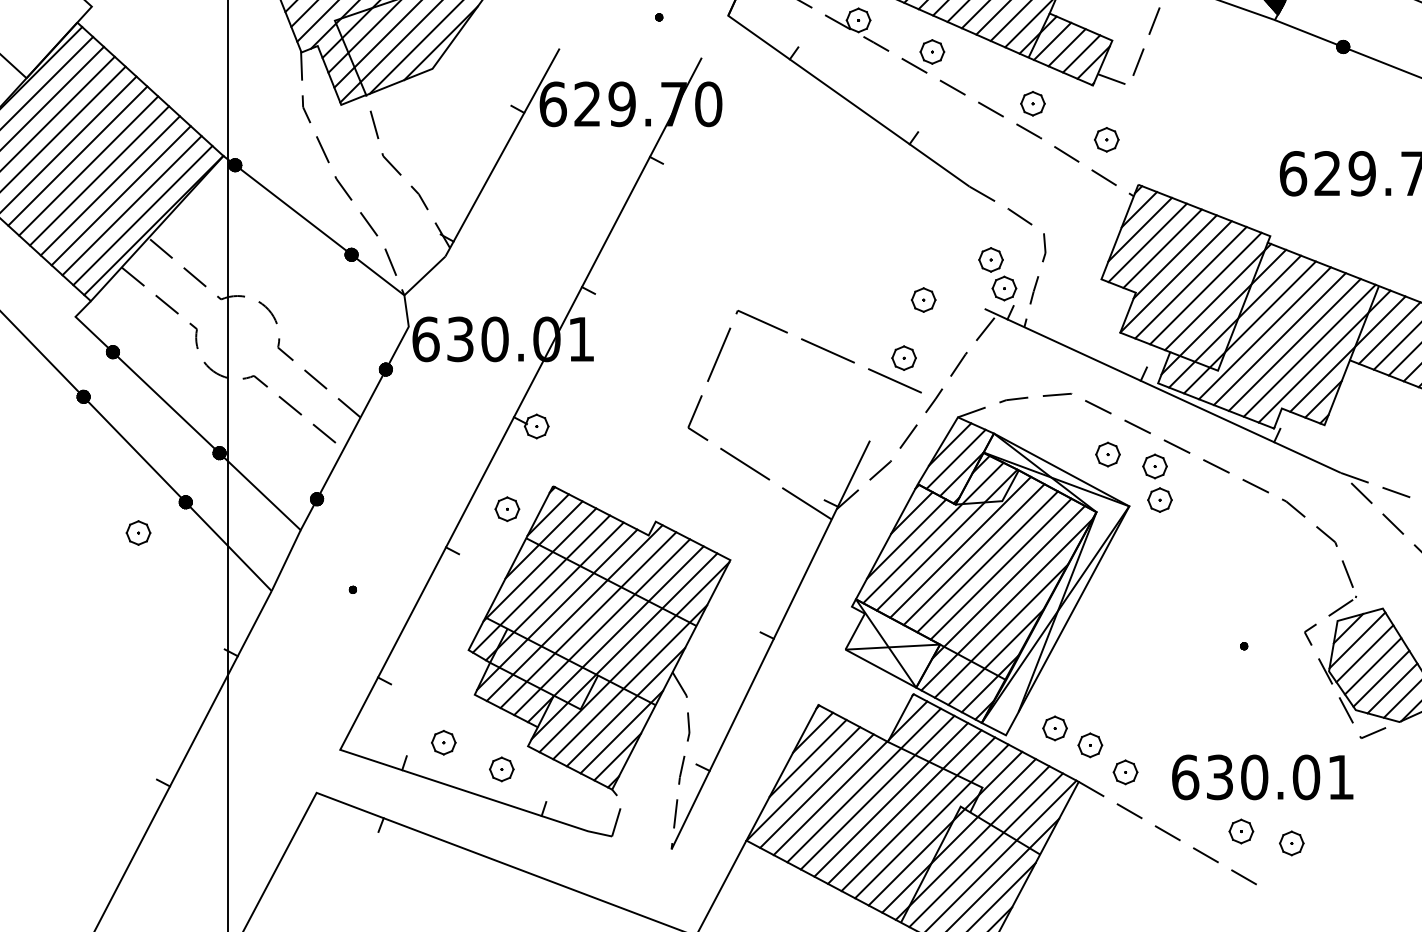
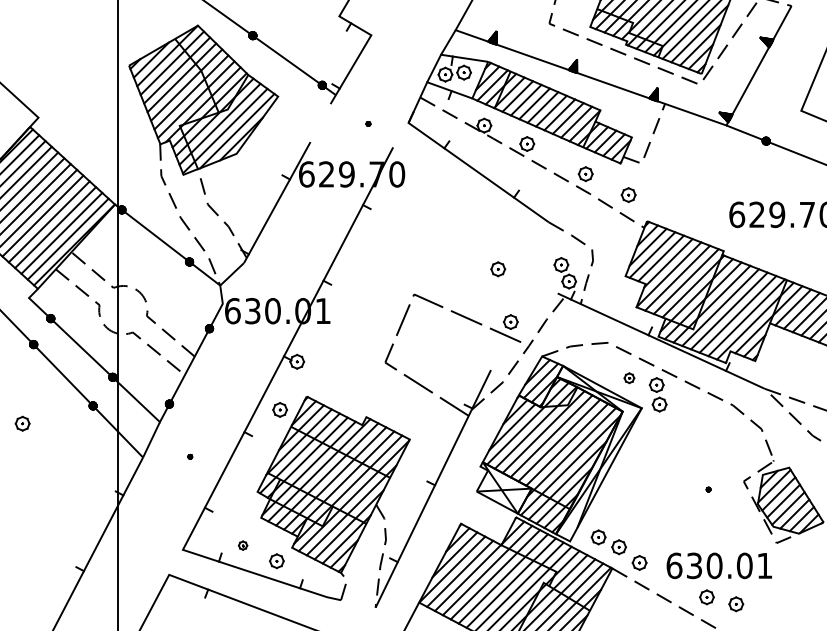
part: (924, 300) -> (498, 269), moved
part: (1108, 455) -> (629, 378), size x0.7
part: (138, 532) -> (22, 423), moved
part: (442, 742) -> (242, 545), size x0.6

